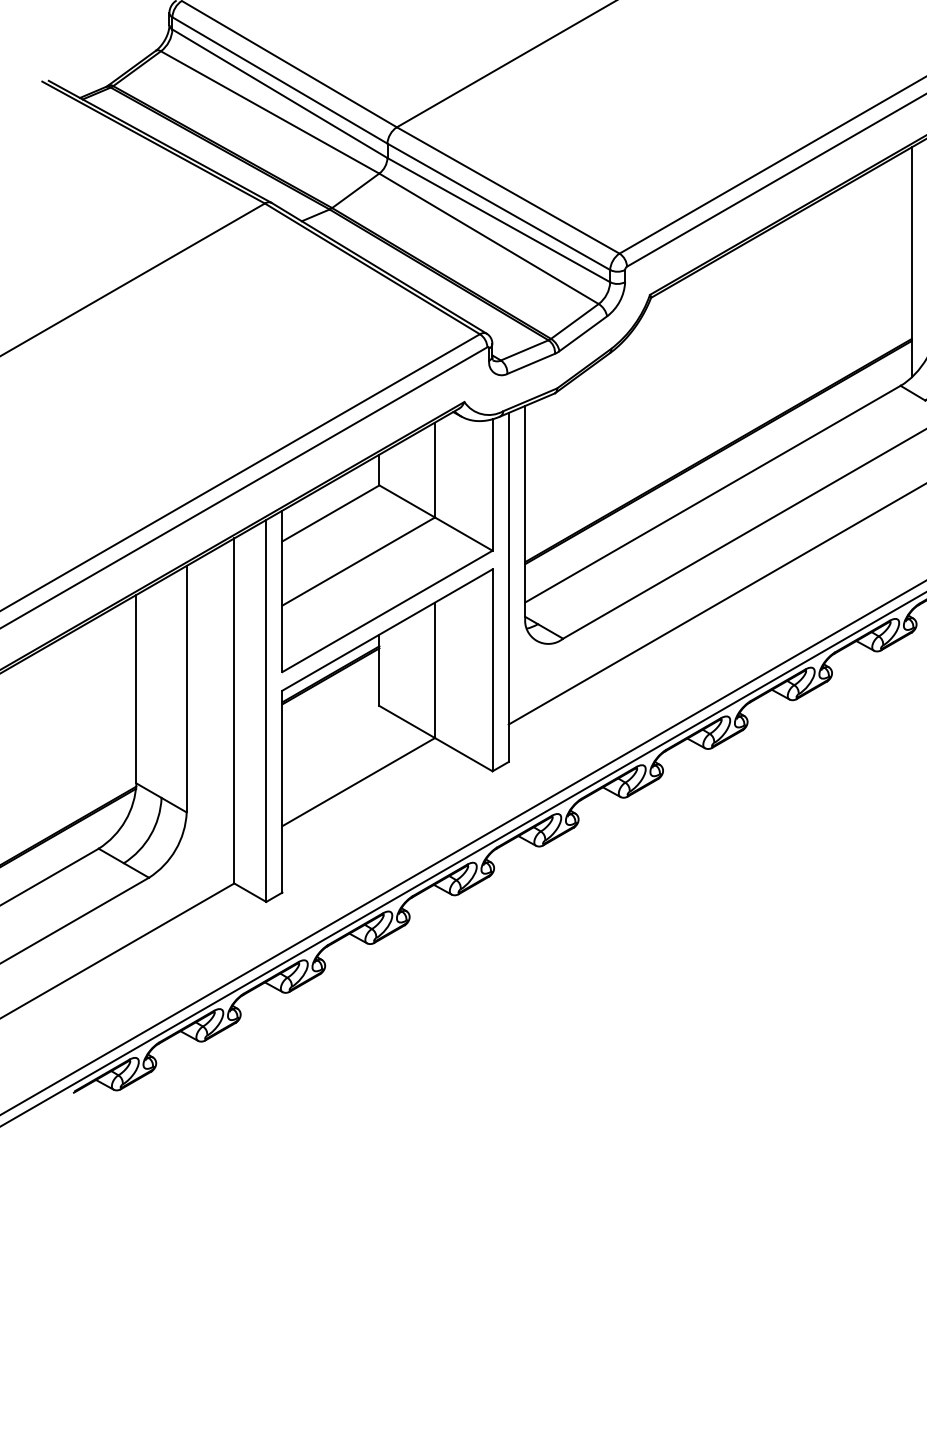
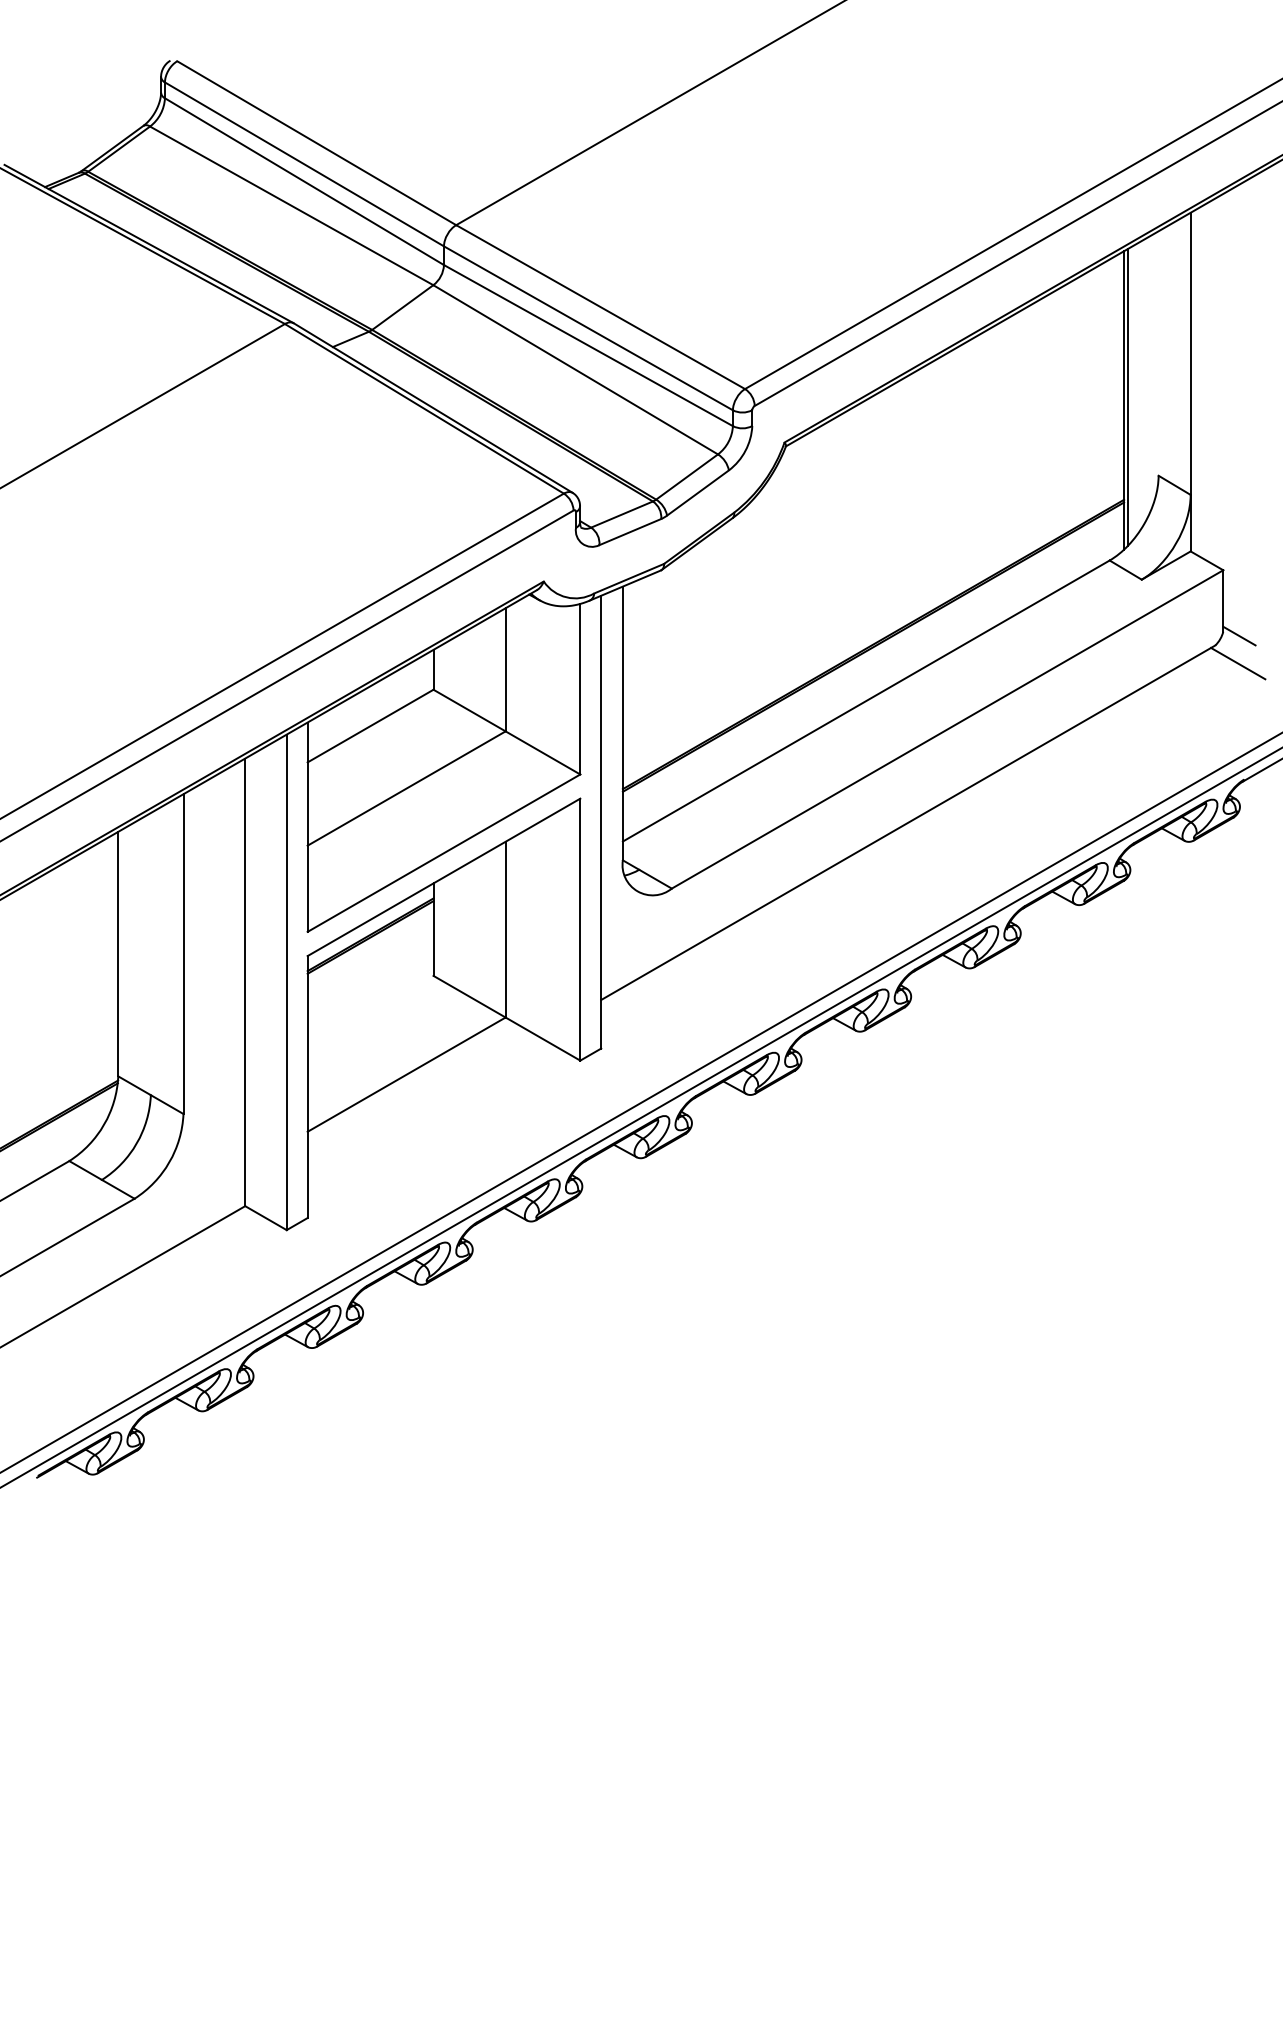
line: (915, 259) -> (1128, 396), added

